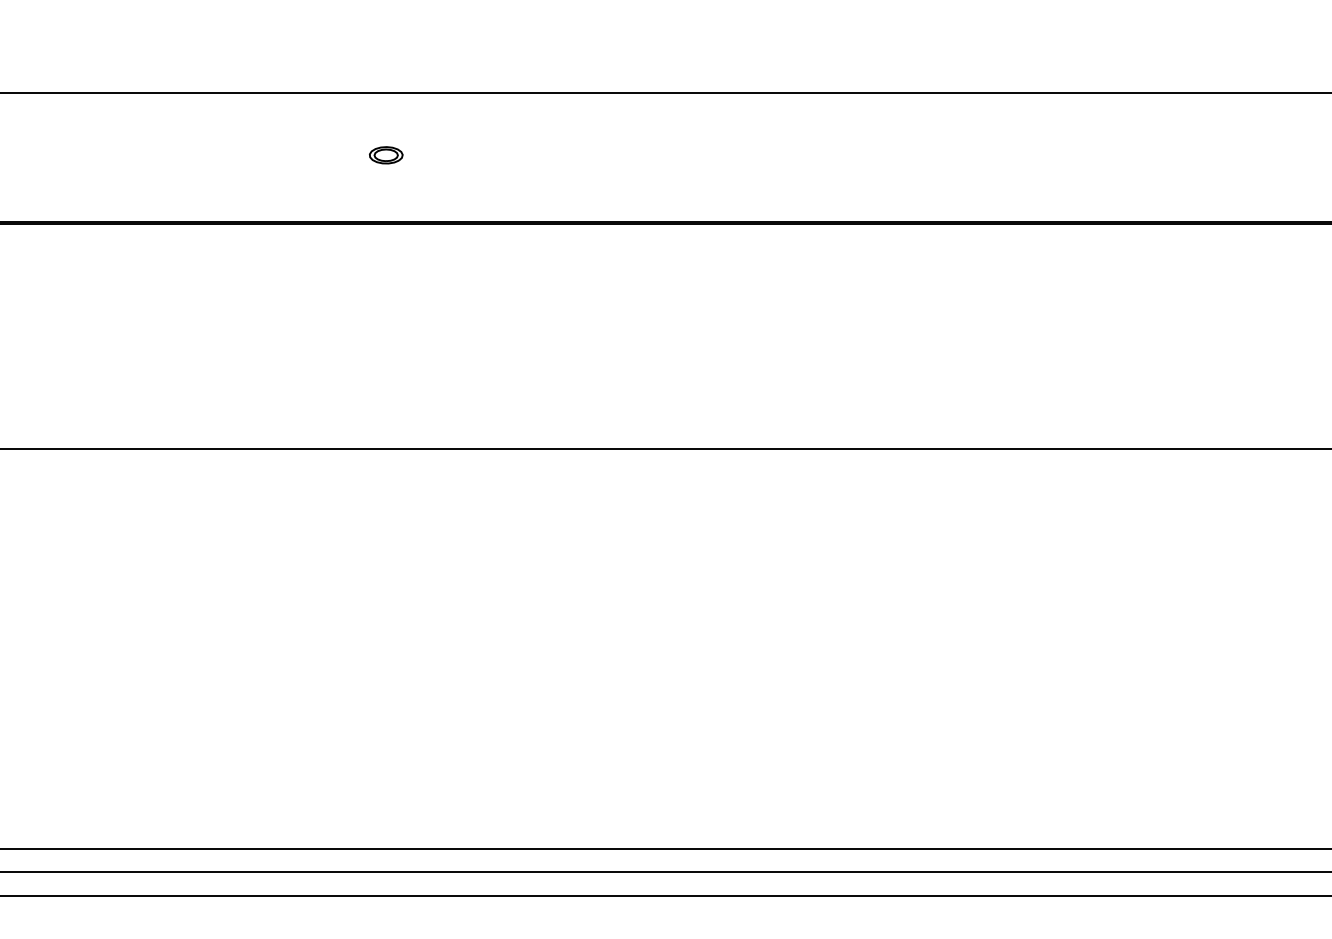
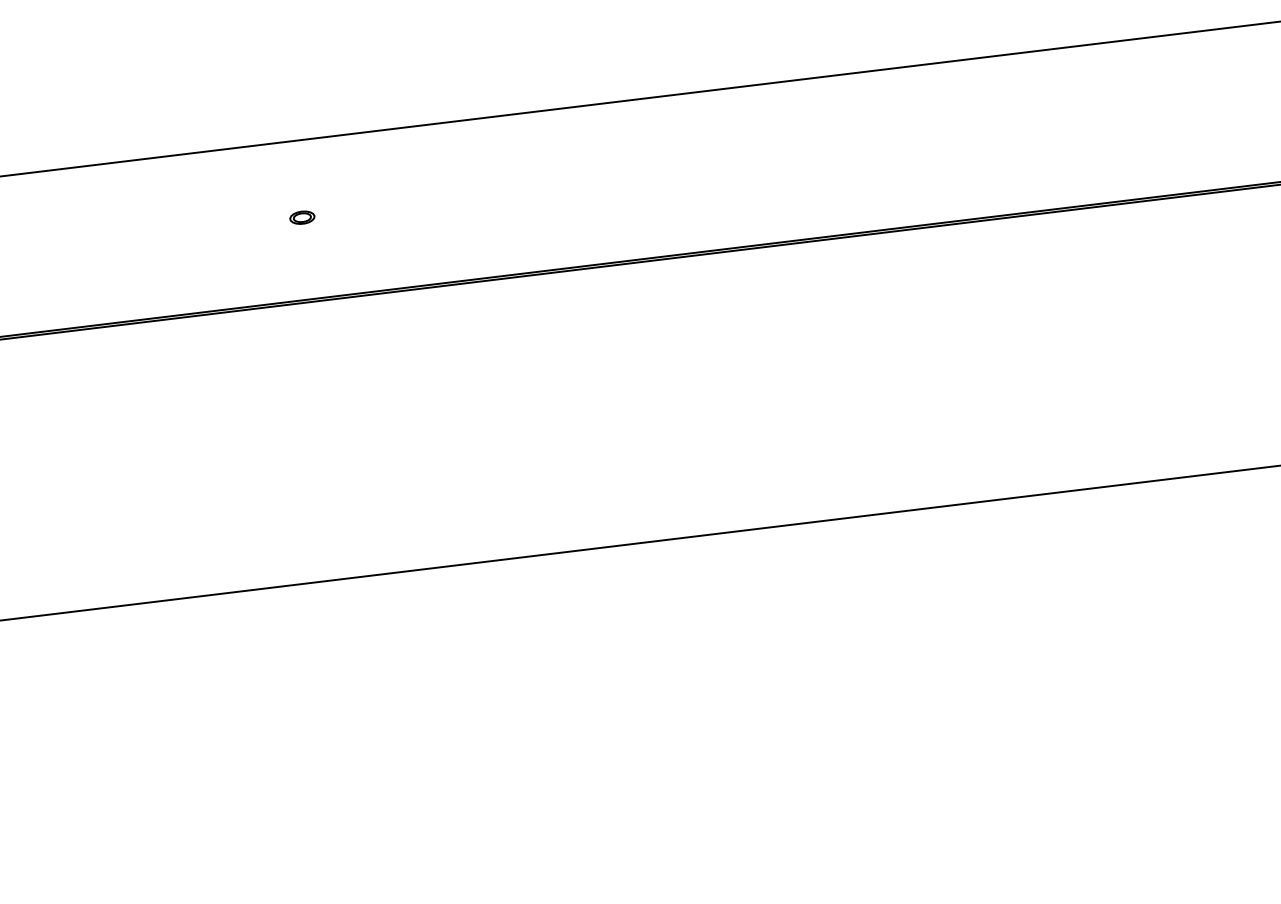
part: (386, 155) -> (302, 217), size x0.6

